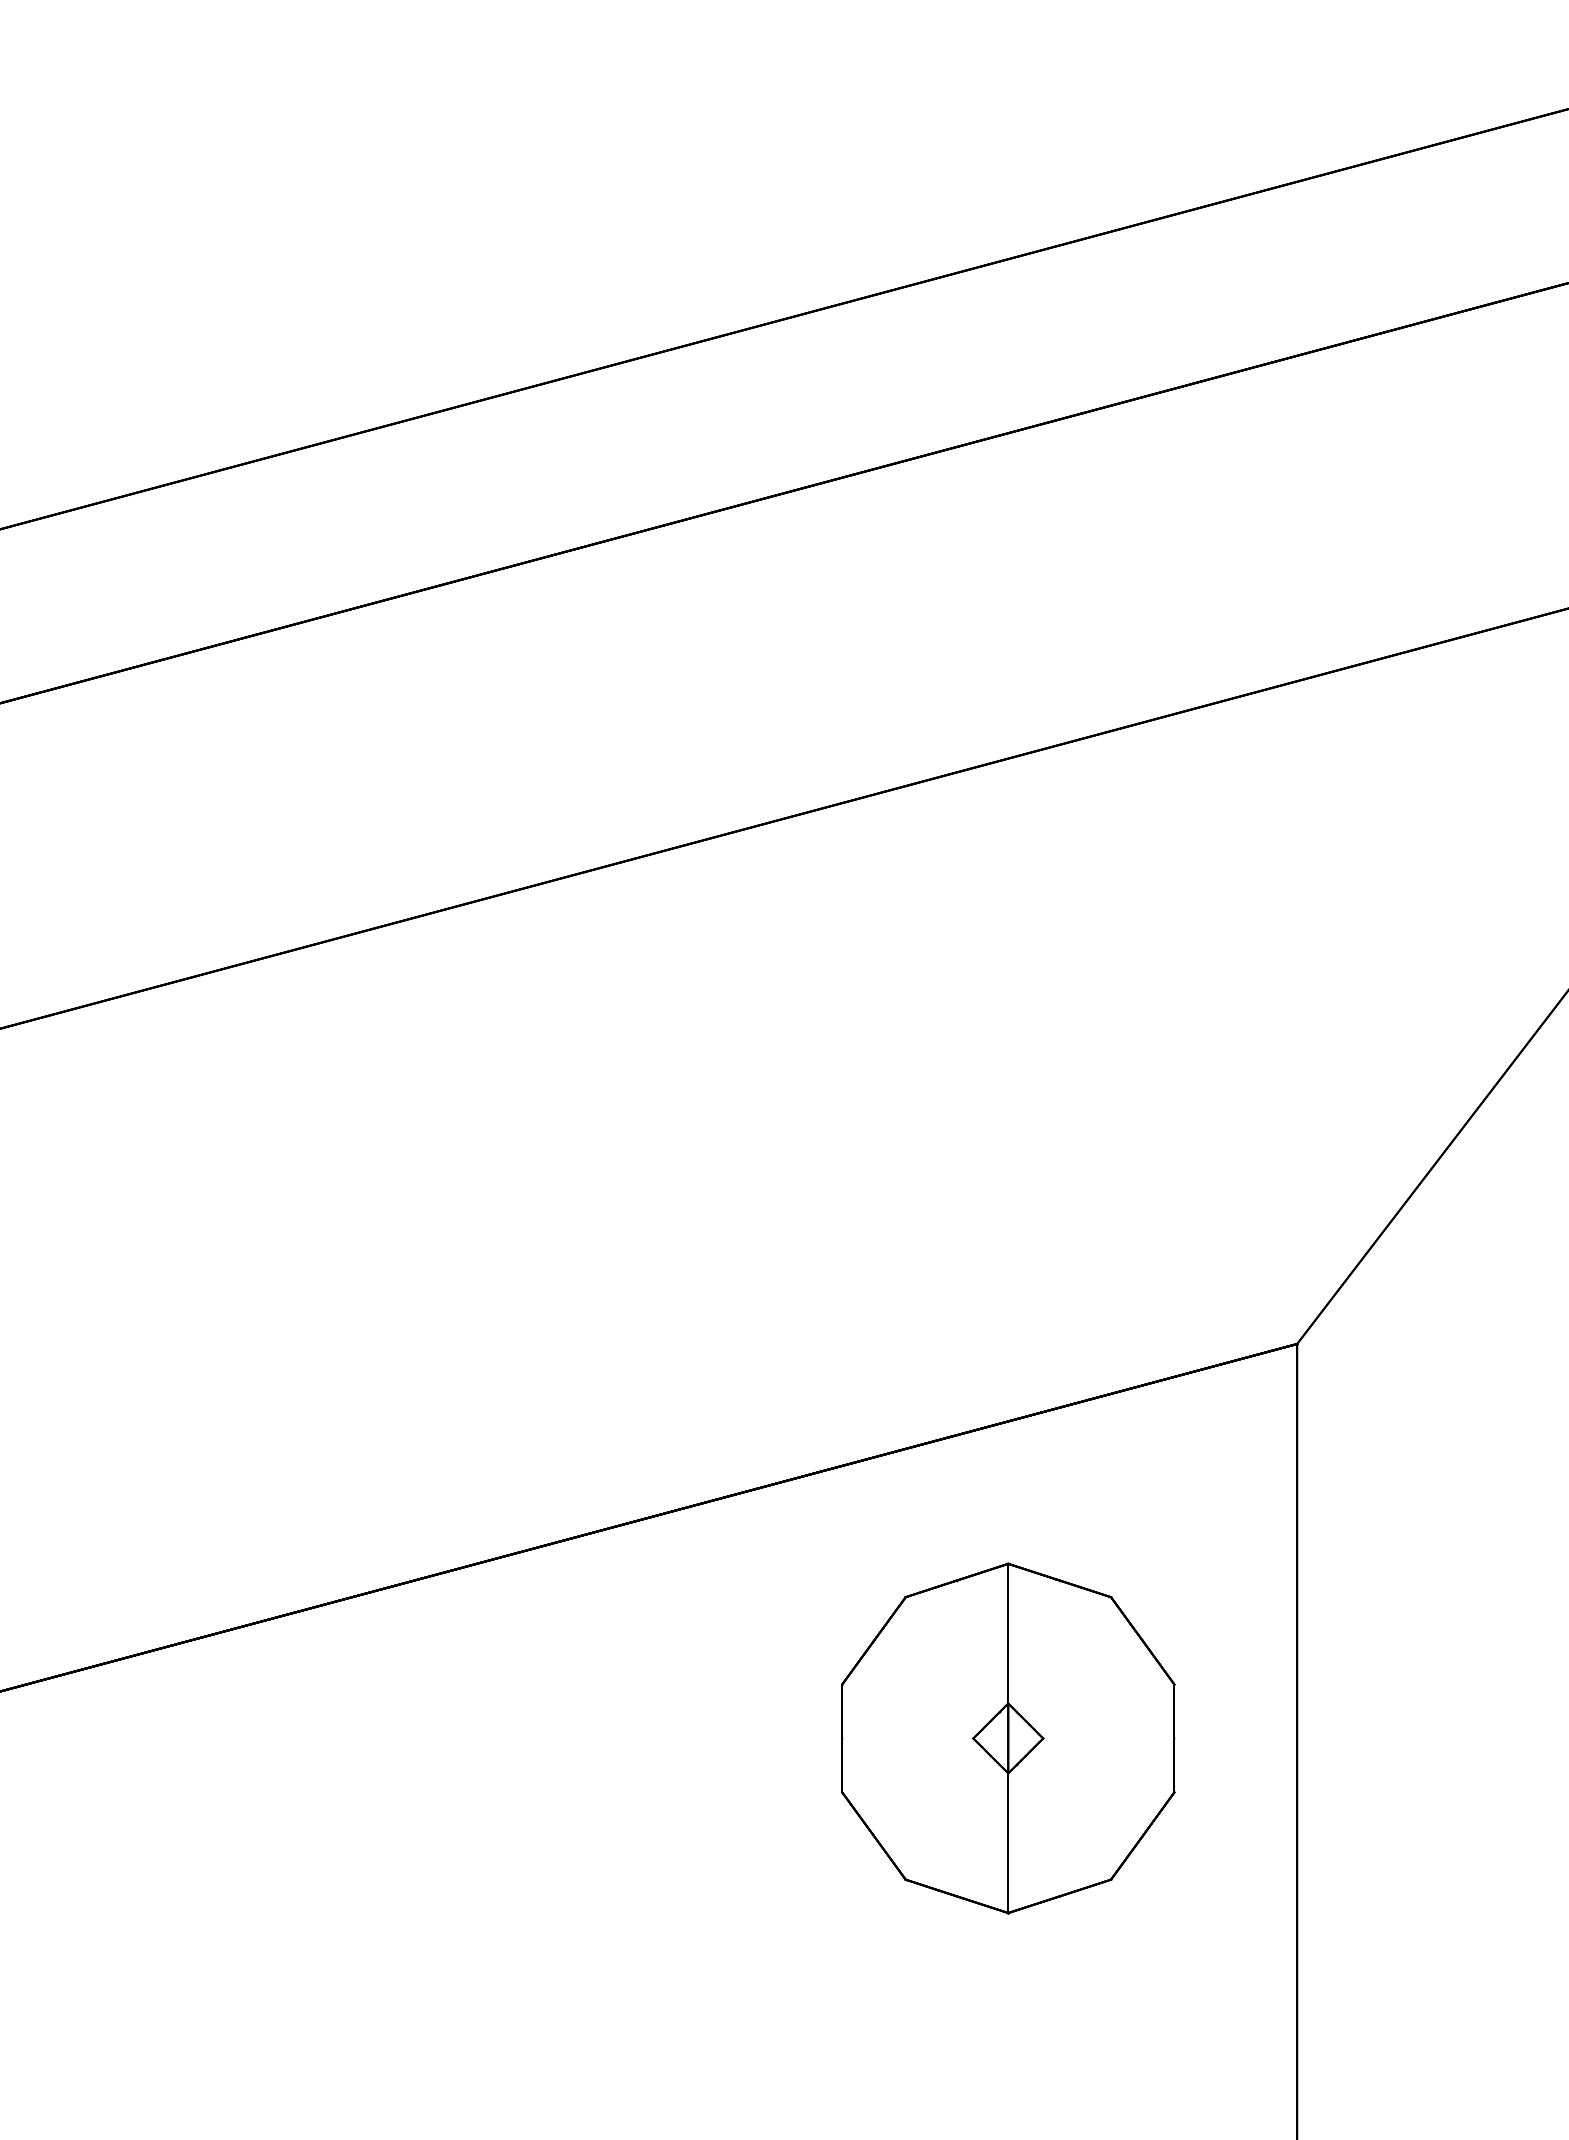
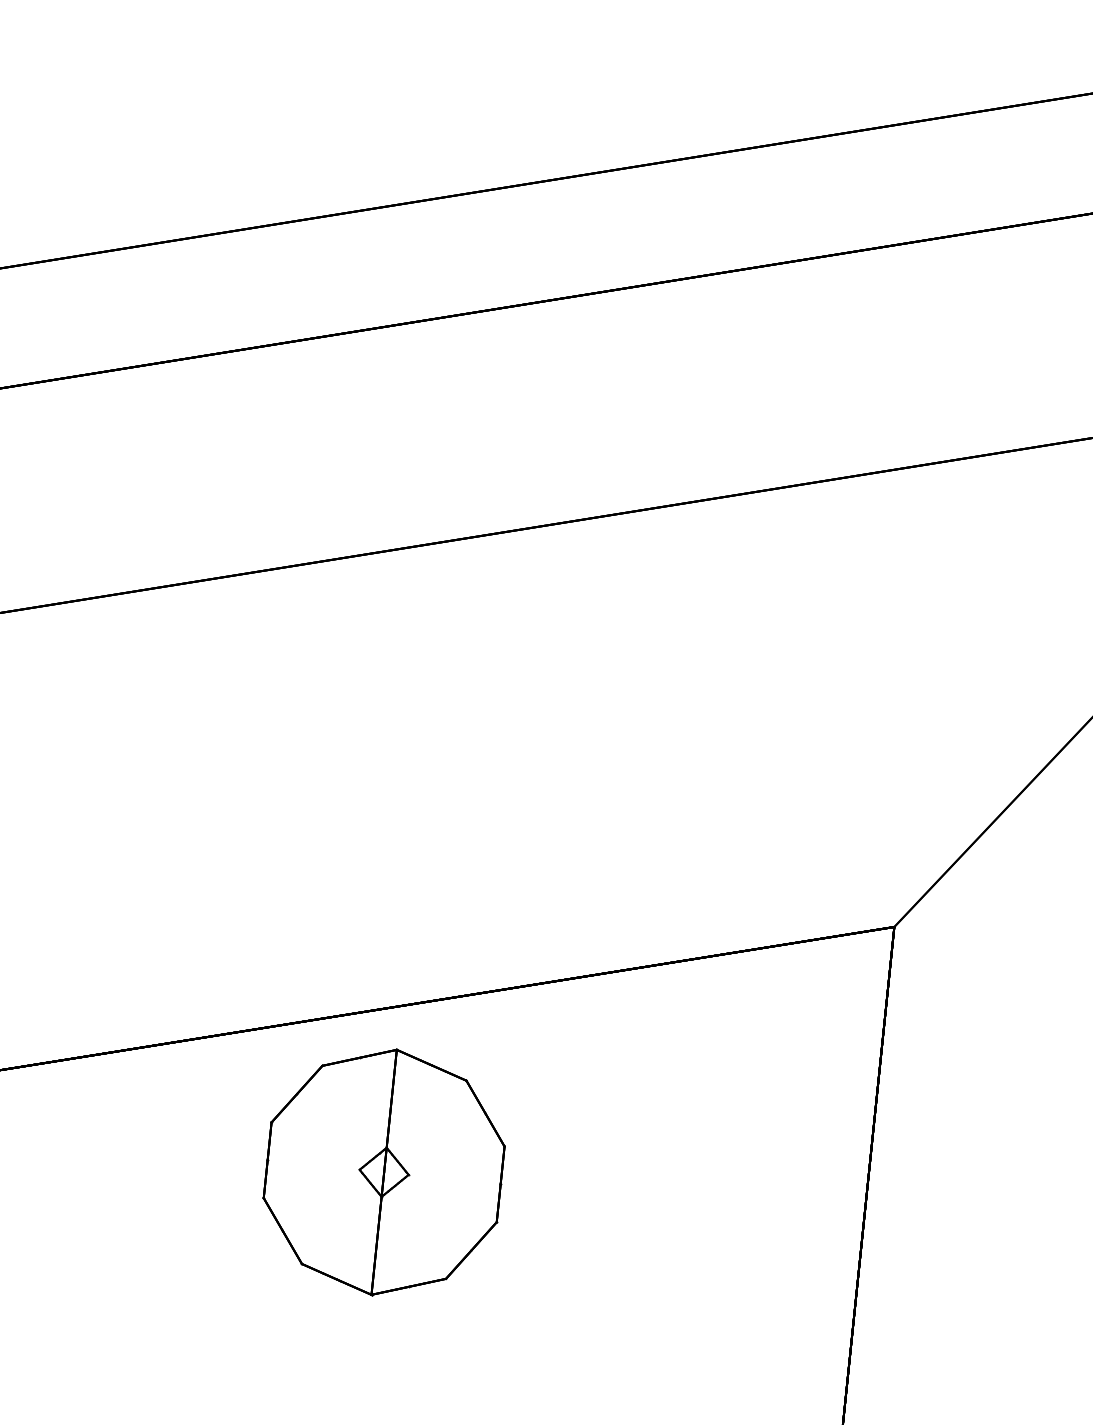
part: (1008, 1738) -> (384, 1172), moved

